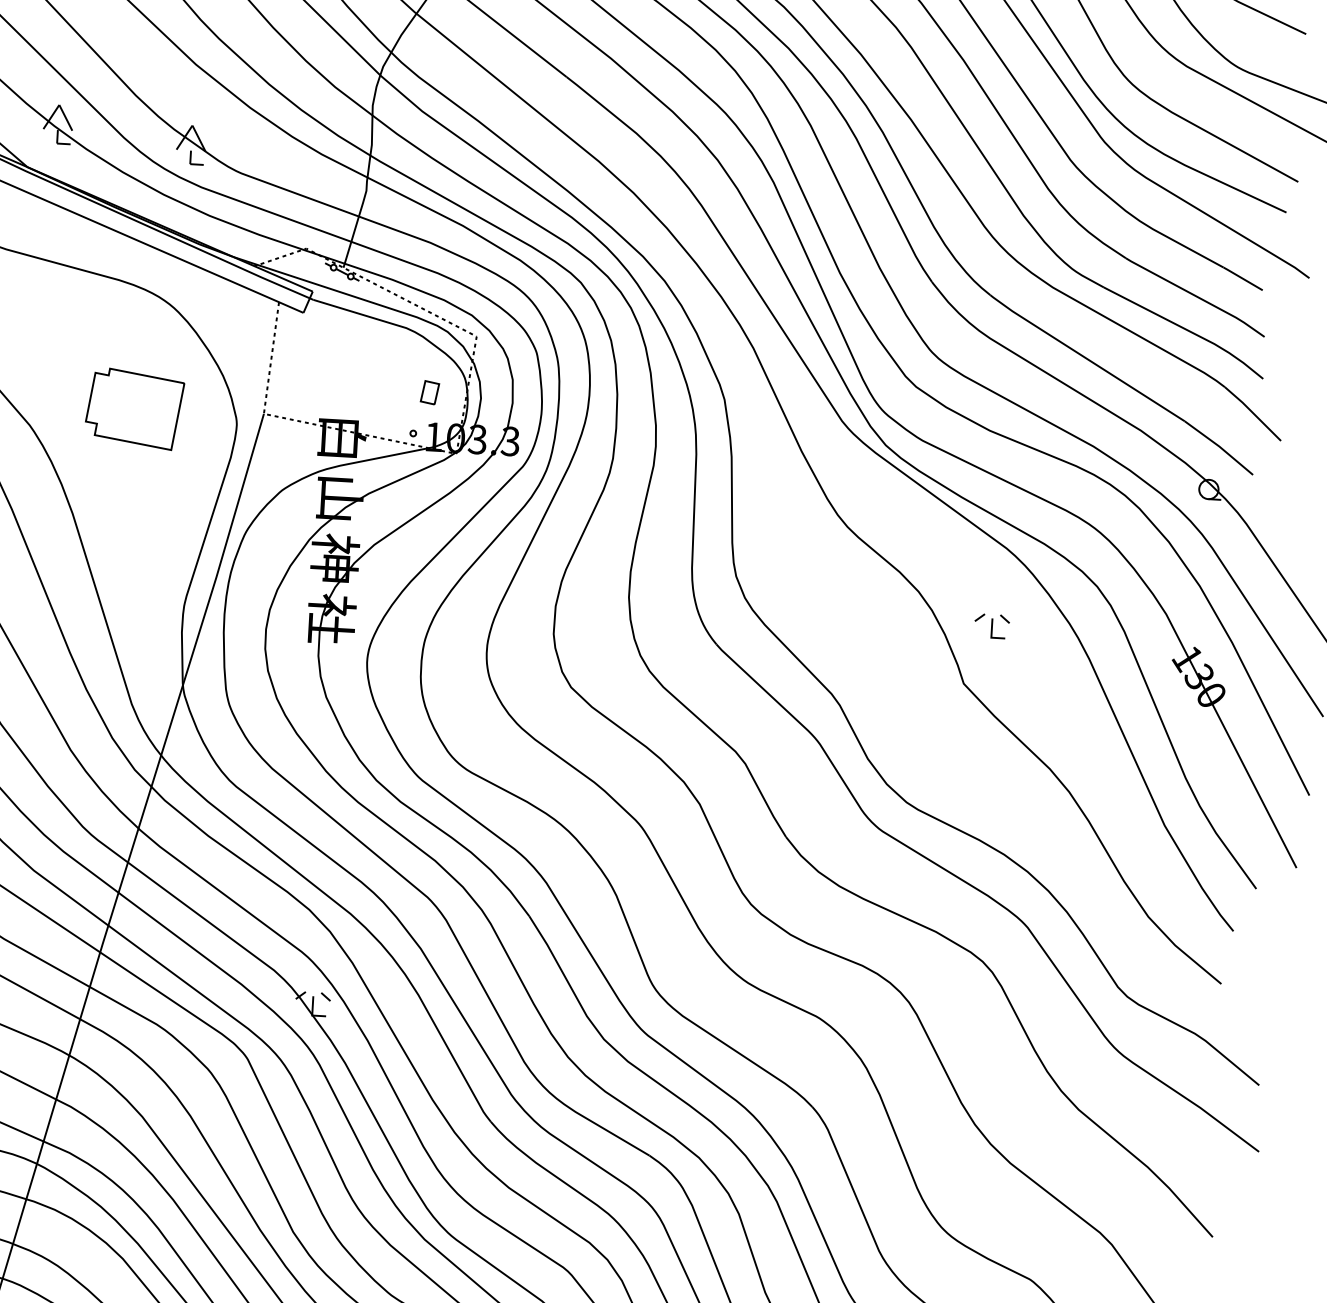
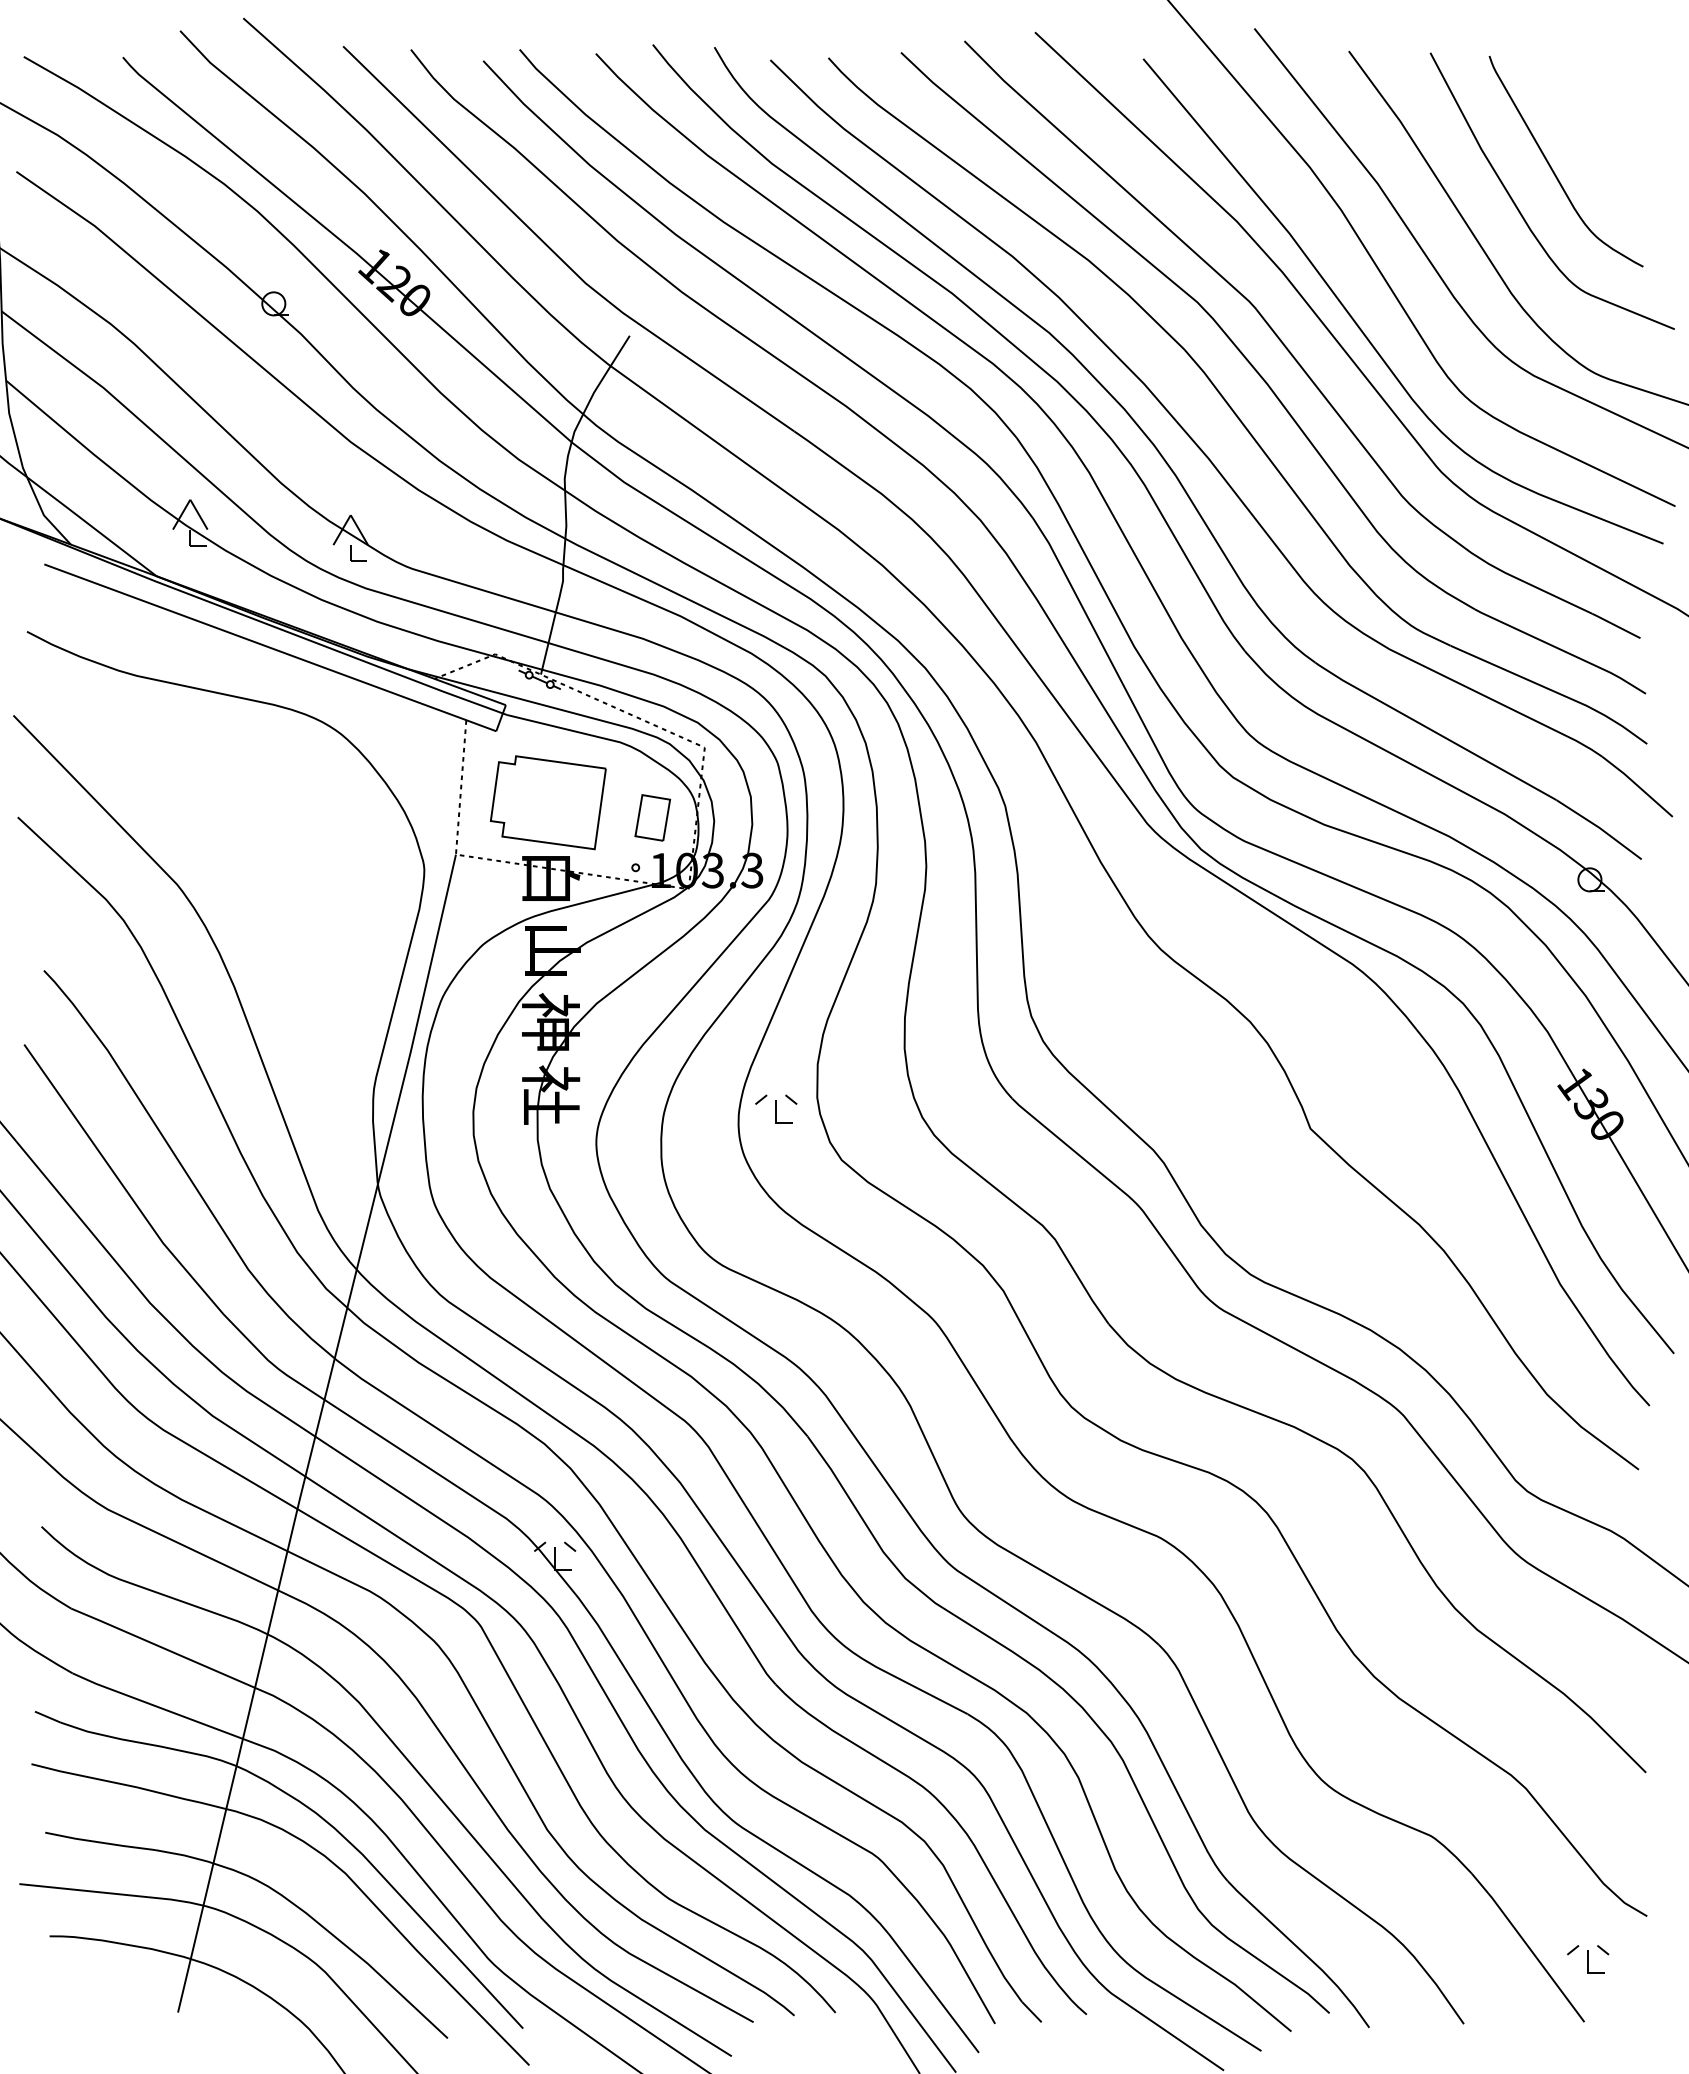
part: (429, 392) -> (652, 817), size x1.67
part: (134, 408) -> (547, 802), moved
part: (992, 625) -> (776, 1108), moved

